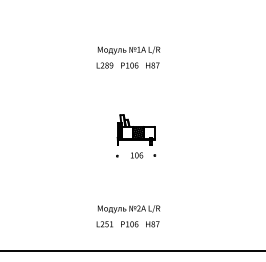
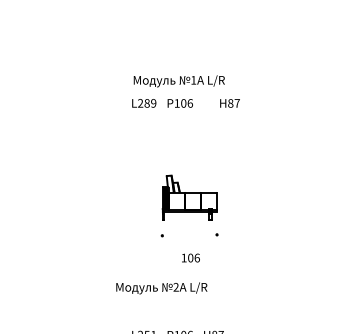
text: (152, 65) -> (229, 103), moved
hatch: (138, 132) -> (193, 201), removed
text: (137, 155) -> (191, 258), moved
text: (129, 209) -> (162, 288), moved

